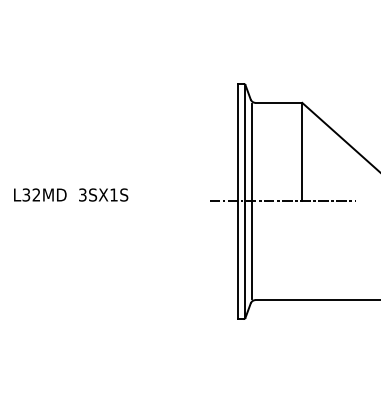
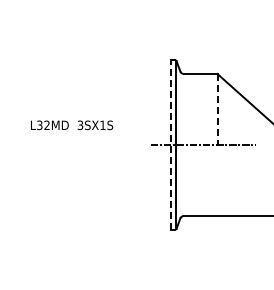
line: (302, 153) -> (217, 110), solid -> dashed
text: (71, 195) -> (72, 125), moved
line: (252, 200) -> (181, 144), removed
line: (237, 202) -> (170, 145), solid -> dashed

